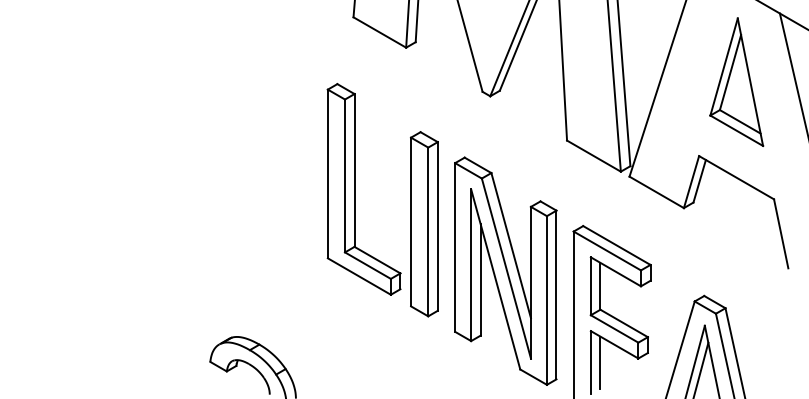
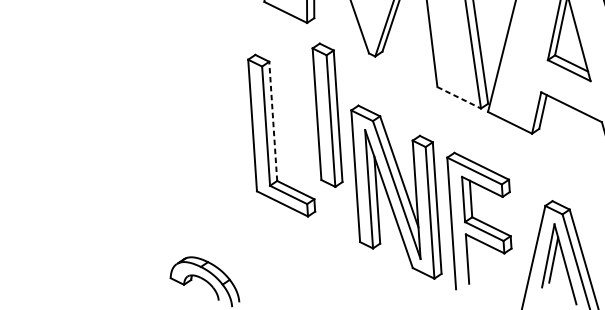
line: (594, 156) -> (459, 98), solid -> dashed
line: (354, 169) -> (273, 120), solid -> dashed
part: (424, 224) -> (327, 115), moved
line: (600, 362) -> (475, 258), removed

